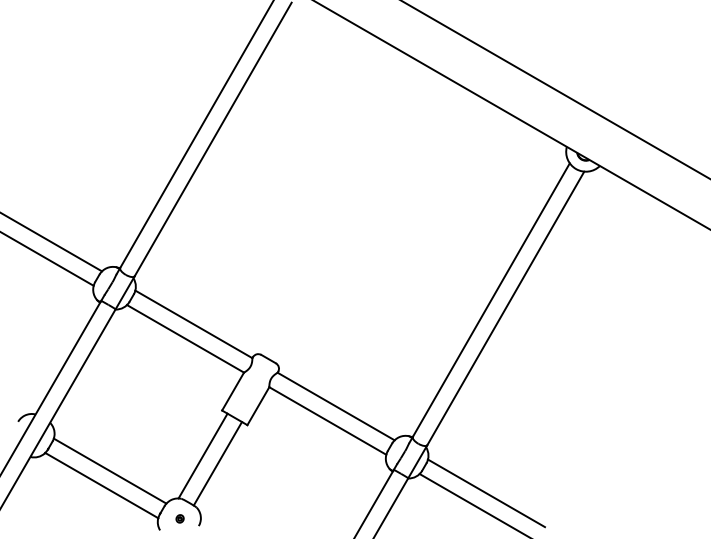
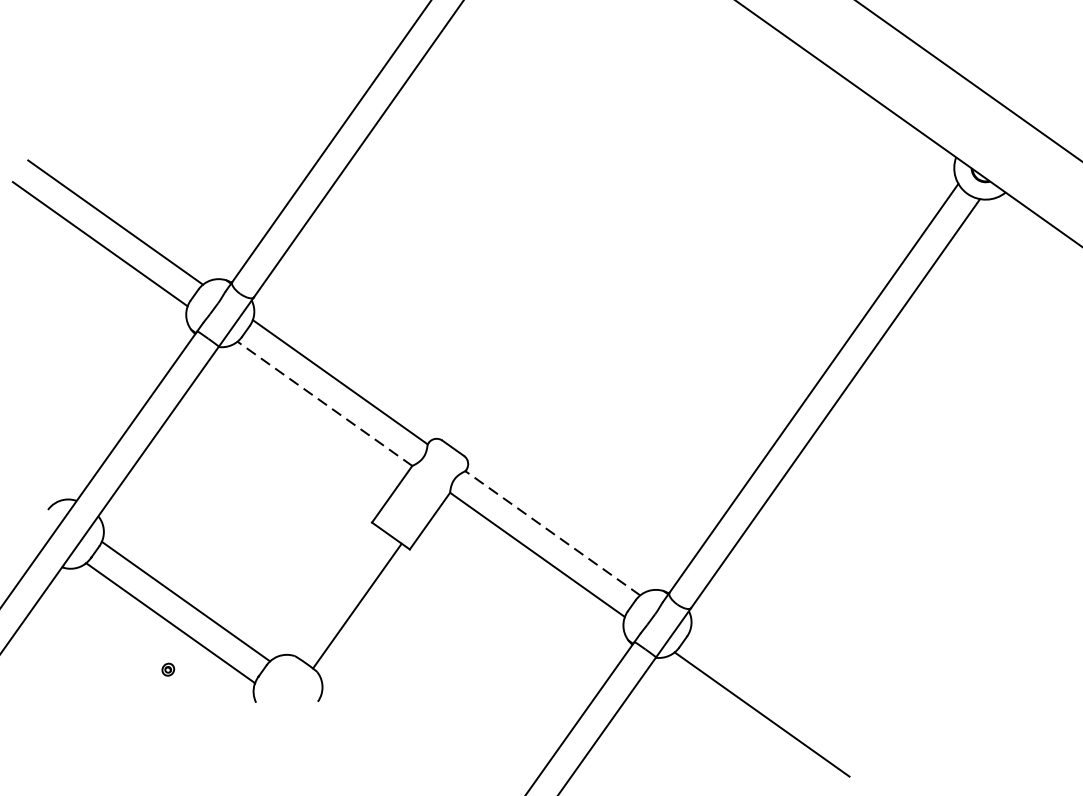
line: (185, 338) -> (324, 403), solid -> dashed
line: (336, 406) -> (553, 533), solid -> dashed
line: (202, 455) -> (334, 590), removed
line: (486, 493) -> (777, 693), removed
part: (179, 518) -> (167, 669), moved

